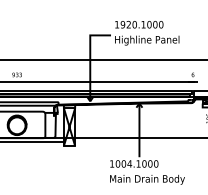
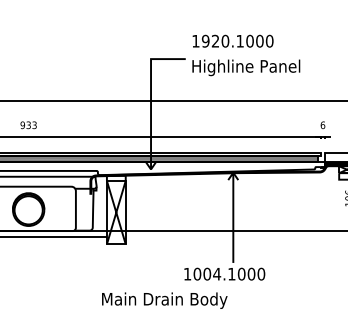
text: (147, 179) -> (164, 300), moved

